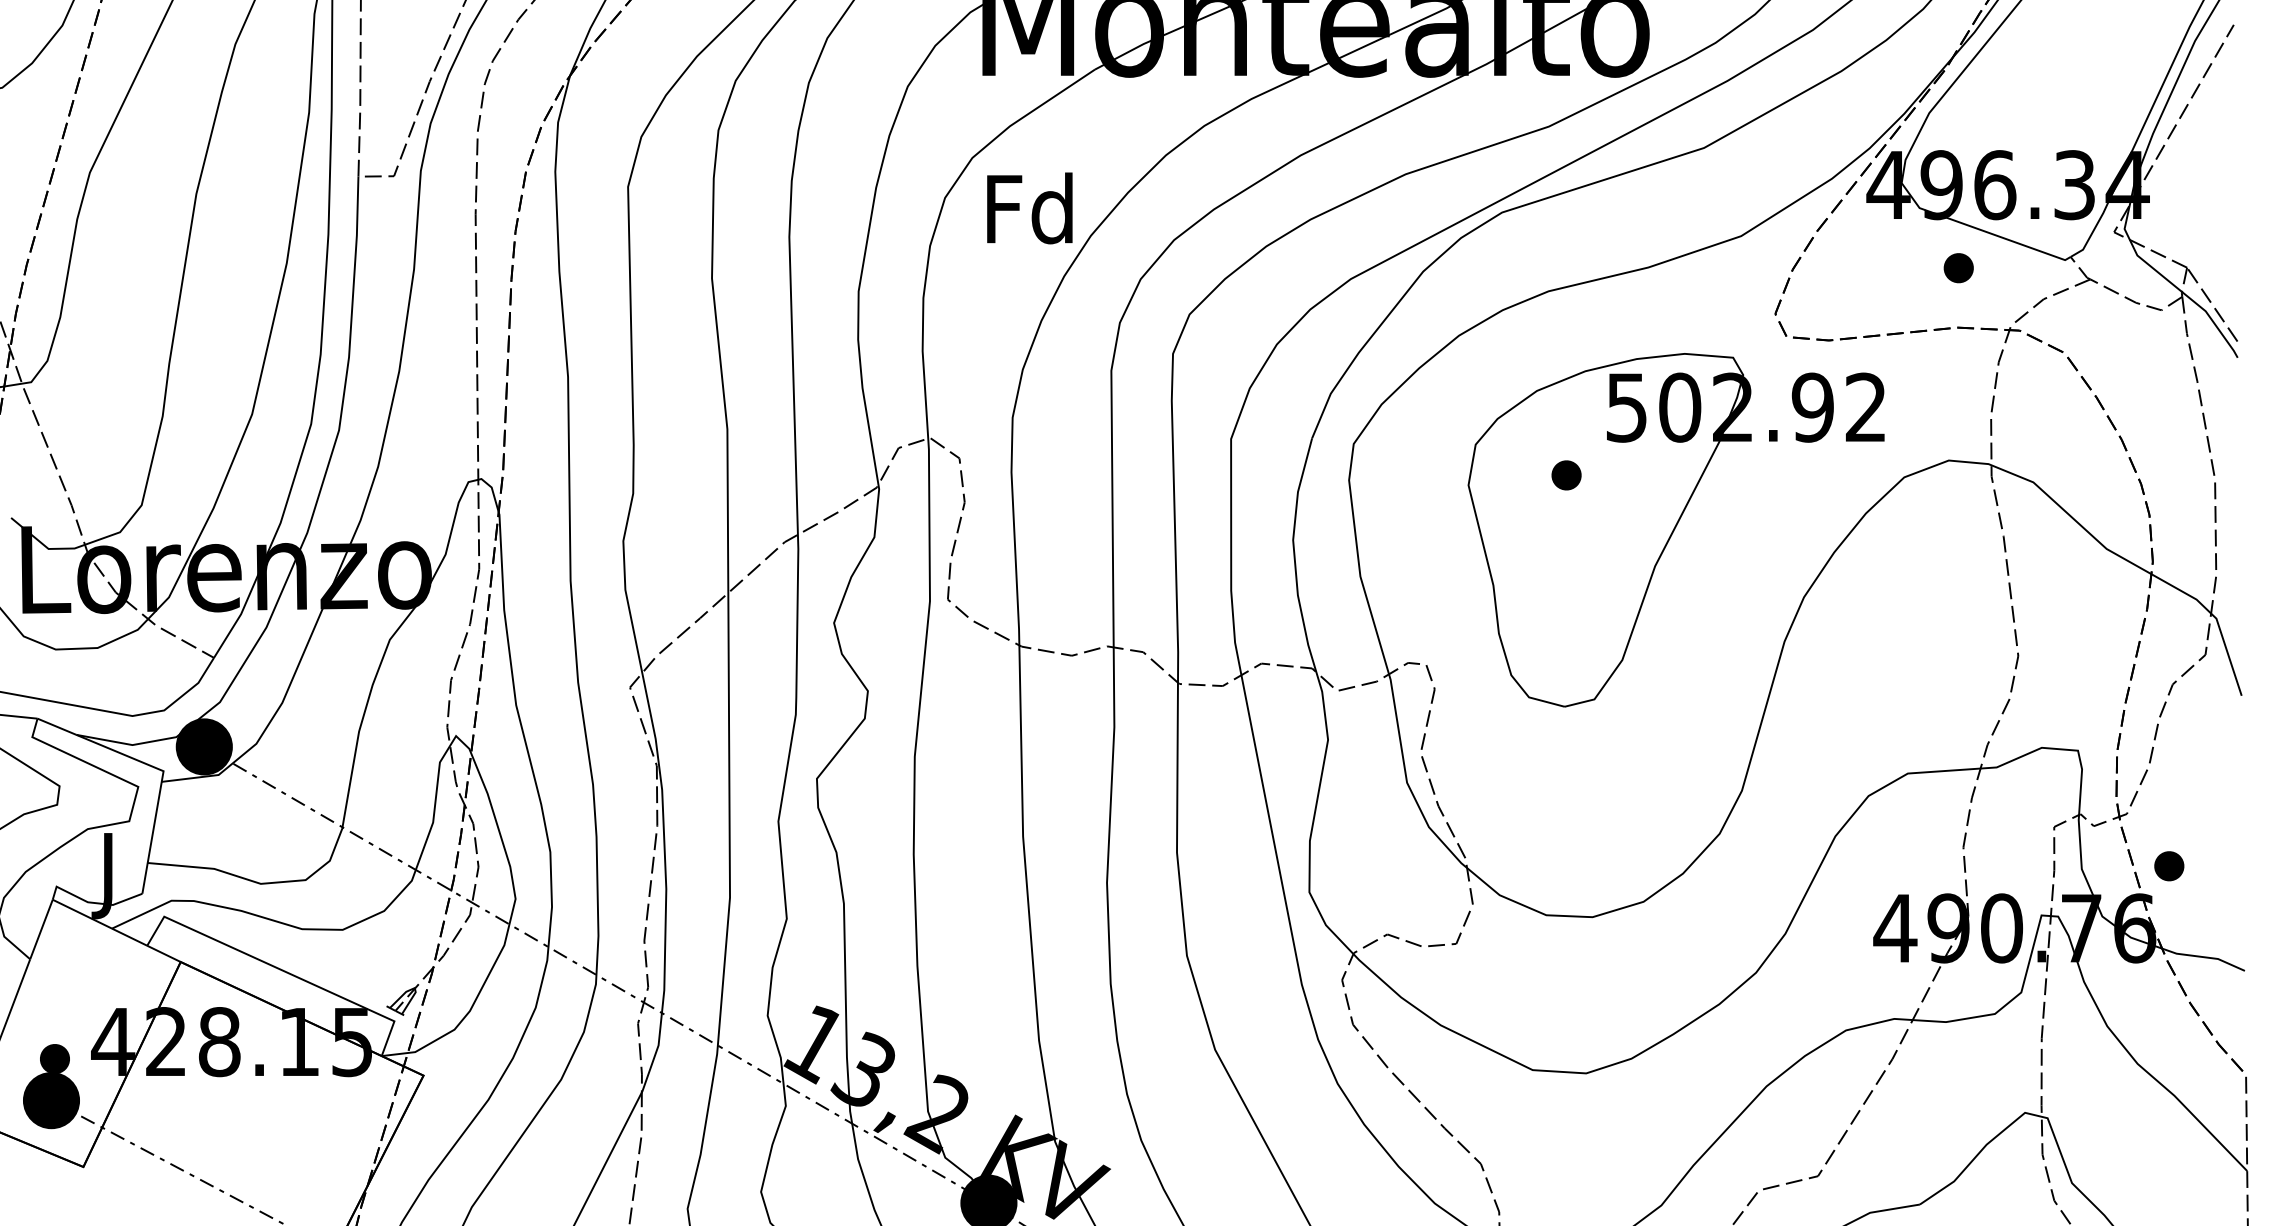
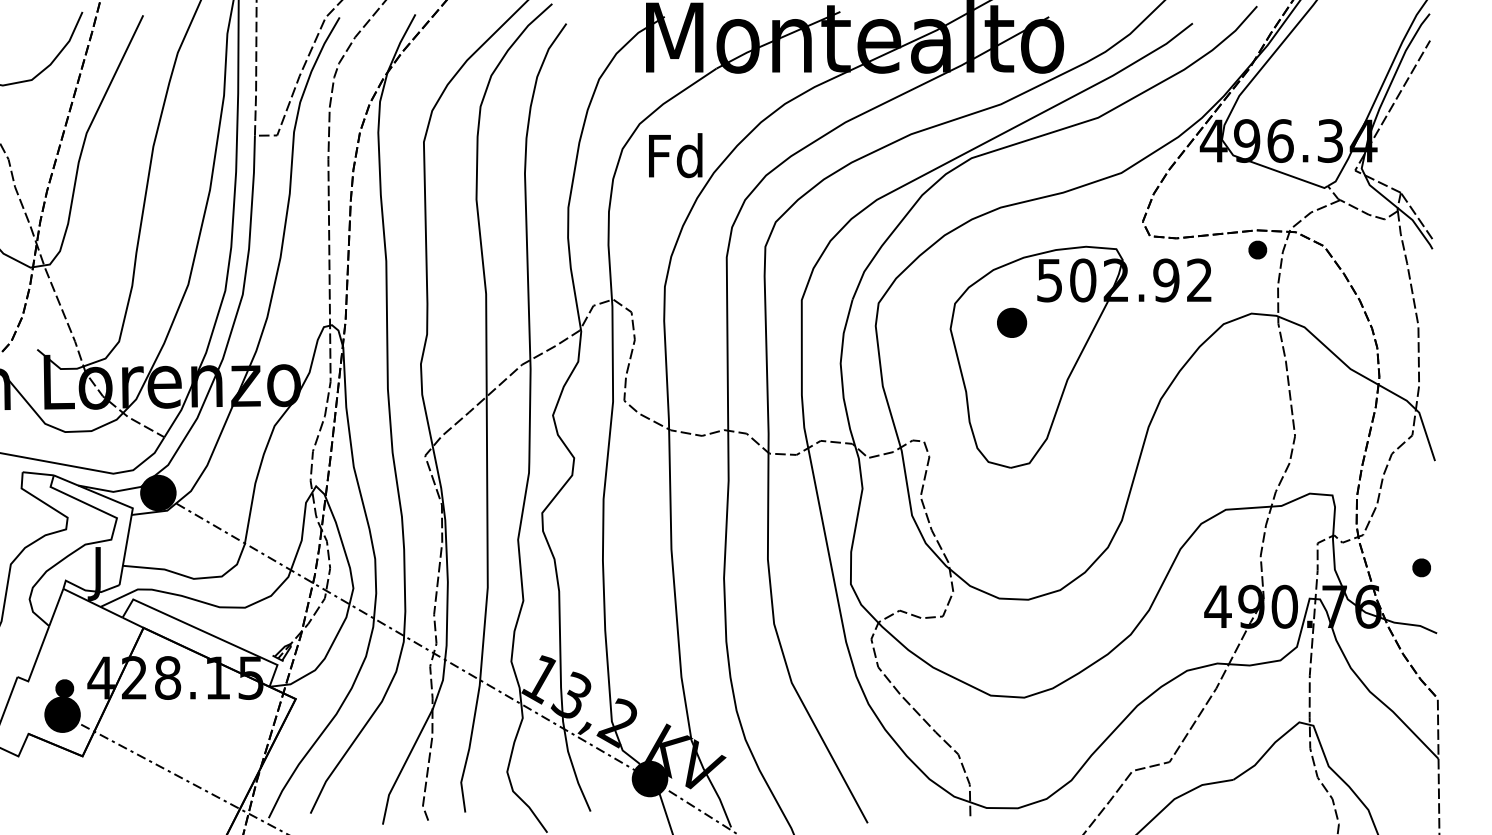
part: (1958, 267) -> (1257, 249), moved
part: (1565, 474) -> (1011, 322), size x1.6
part: (2168, 865) -> (1421, 567), moved

